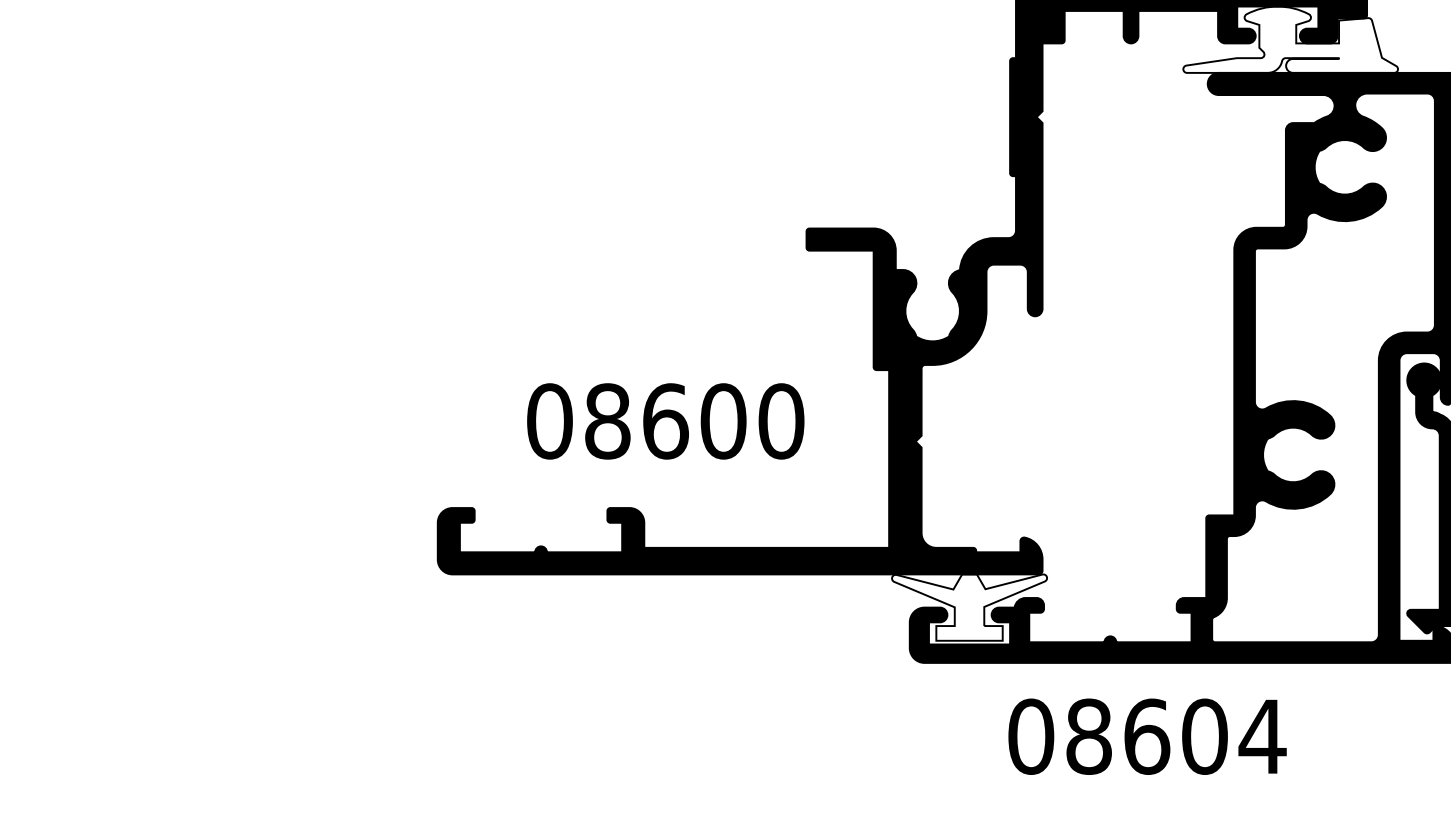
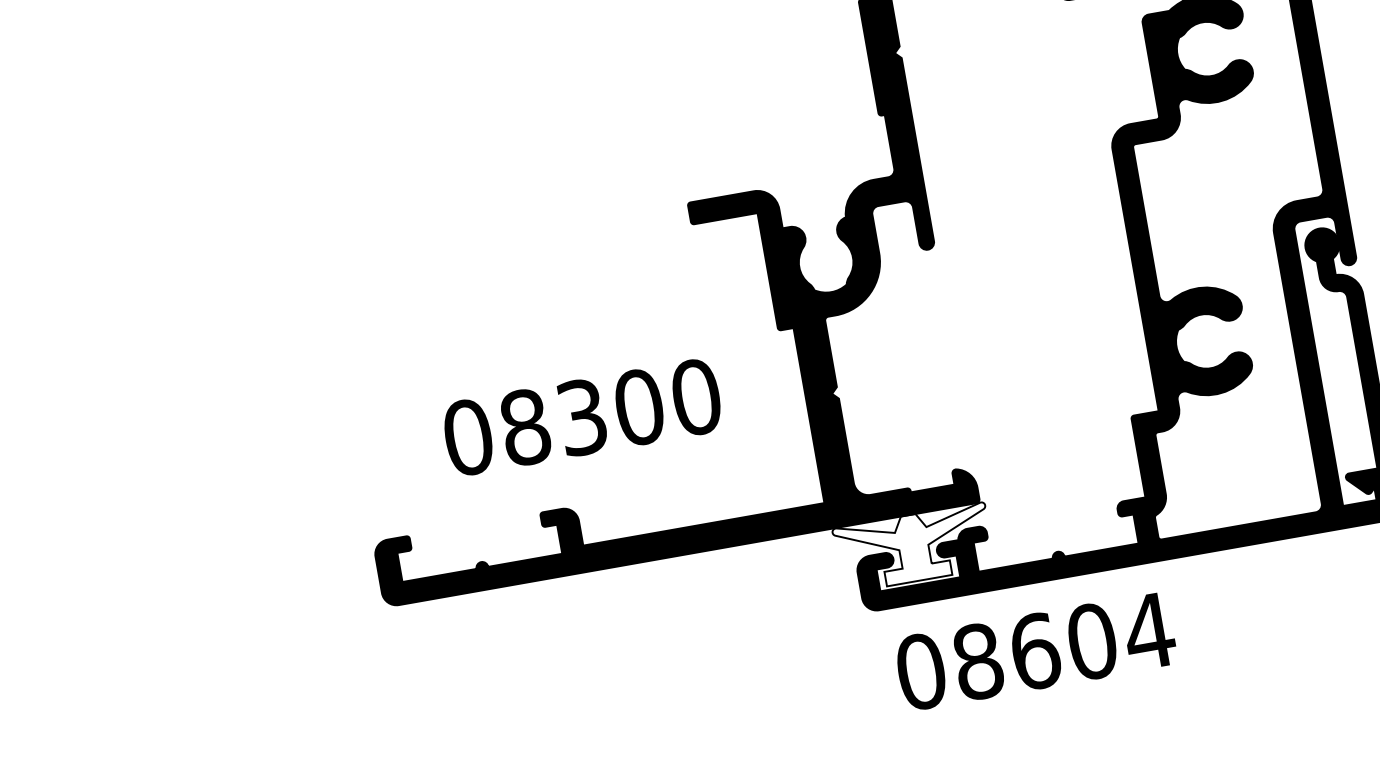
text: (665, 421) -> (582, 417), 08600 -> 08300
text: (1147, 736) -> (1035, 651), moved

